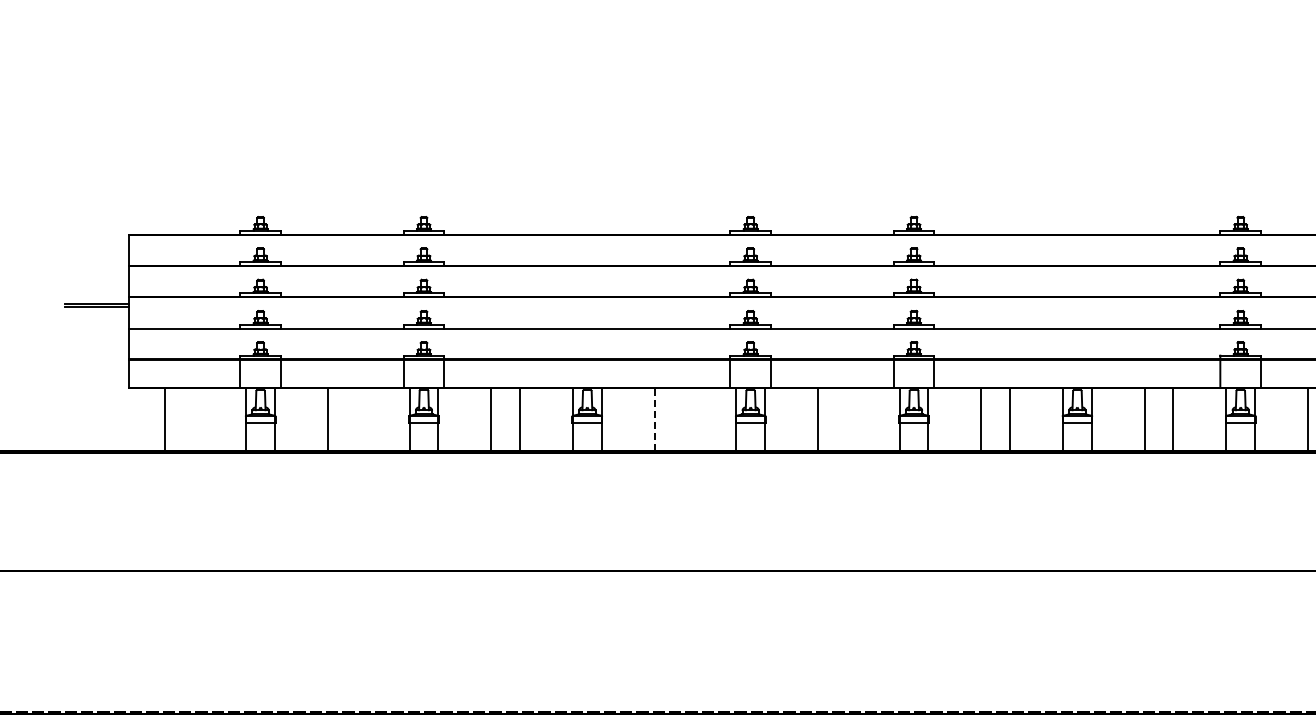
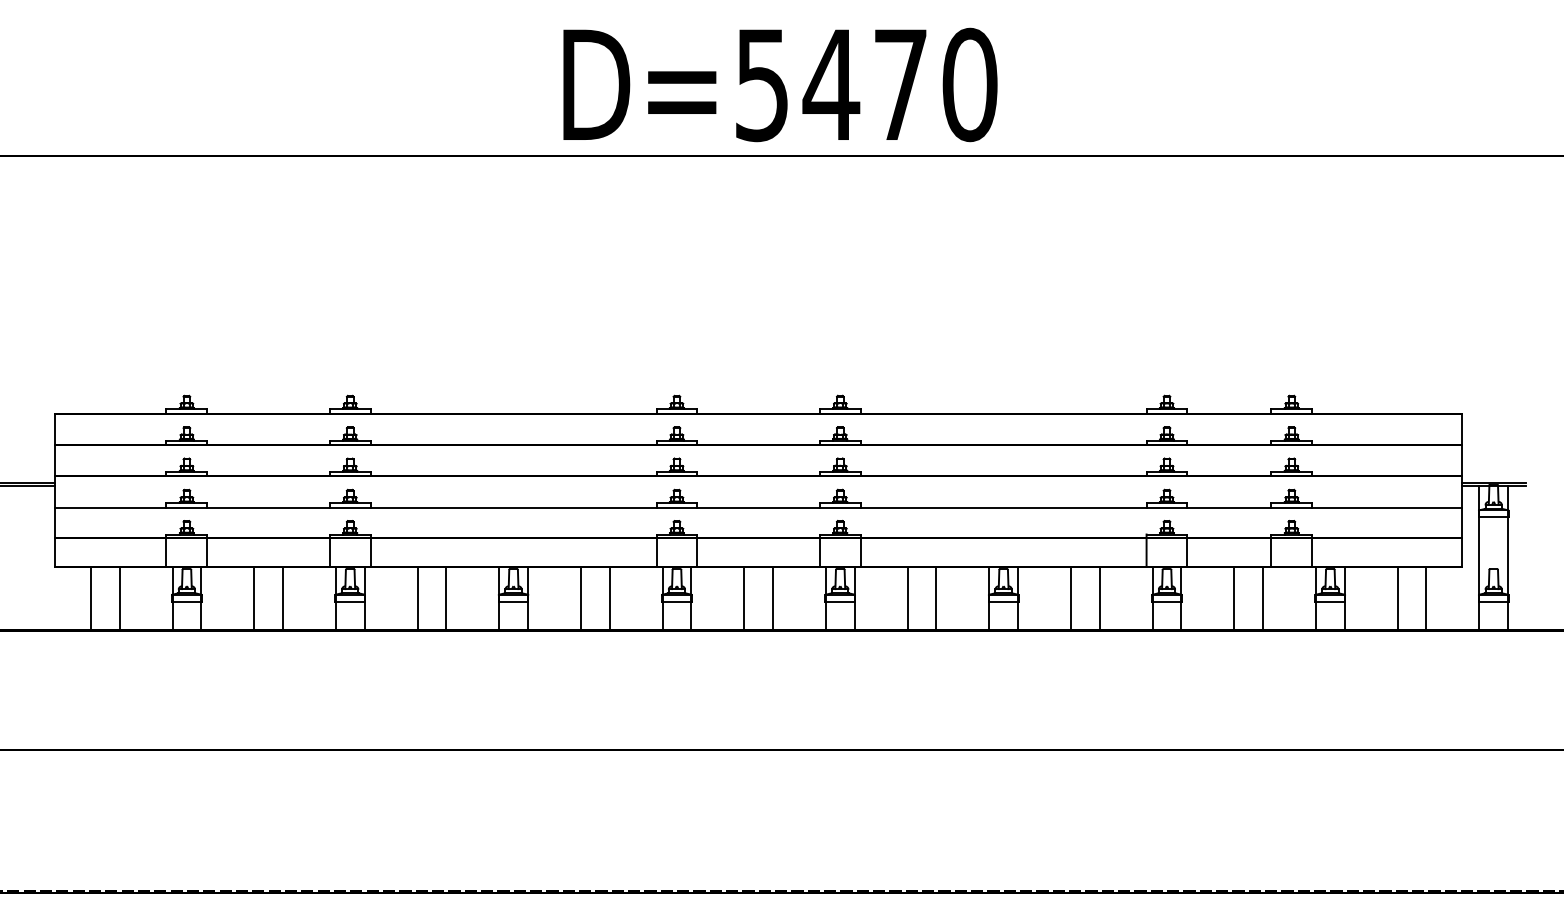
line: (193, 419) -> (119, 598), added
line: (356, 419) -> (282, 598), added
line: (654, 419) -> (580, 598), dashed -> solid
line: (683, 419) -> (609, 598), added
line: (846, 419) -> (772, 598), added

